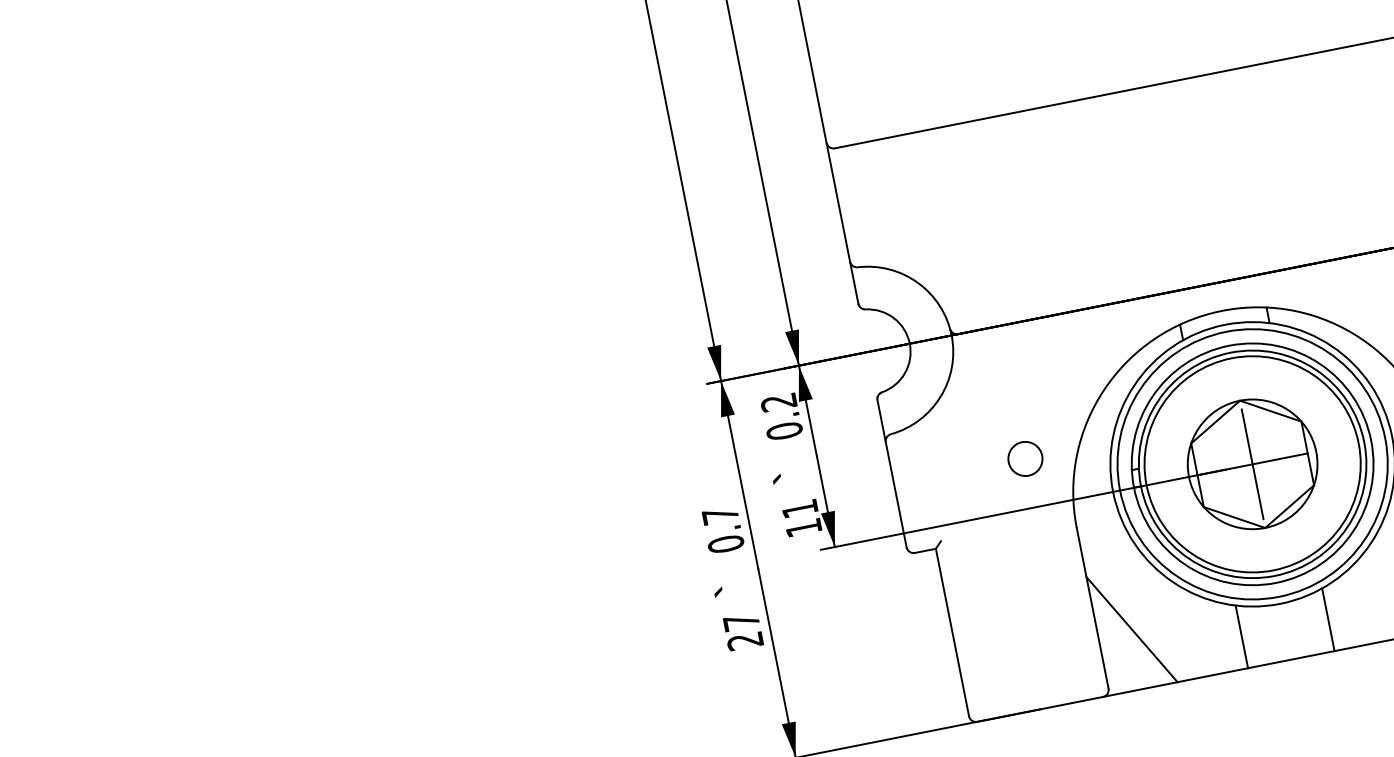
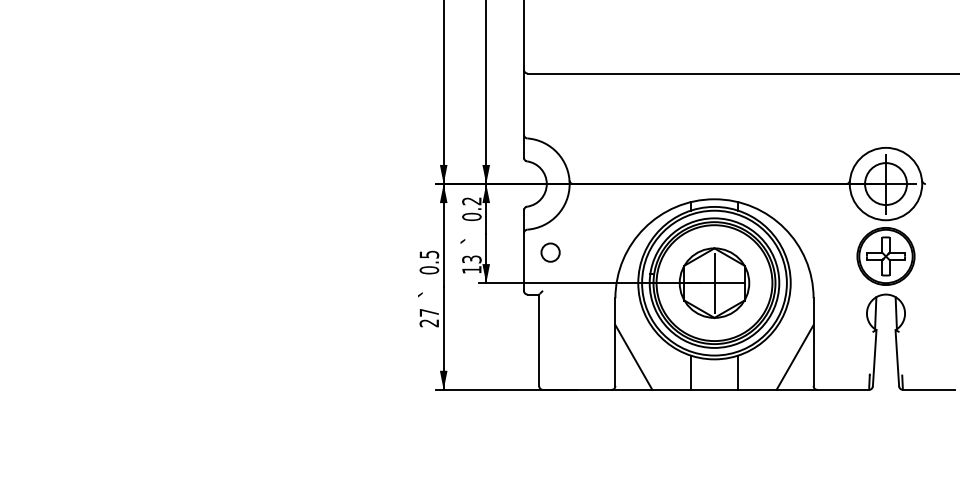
circle: (1025, 458) -> (550, 252), moved
text: (799, 509) -> (471, 259), 11 -> 13
text: (720, 515) -> (429, 254), 0.7 -> 0.5

